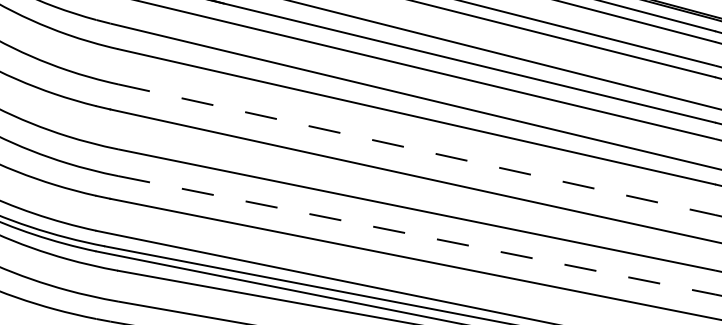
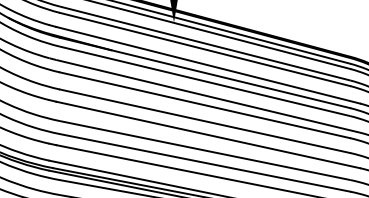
line: (417, 150) -> (205, 121), dashed -> solid
line: (417, 234) -> (205, 162), dashed -> solid

